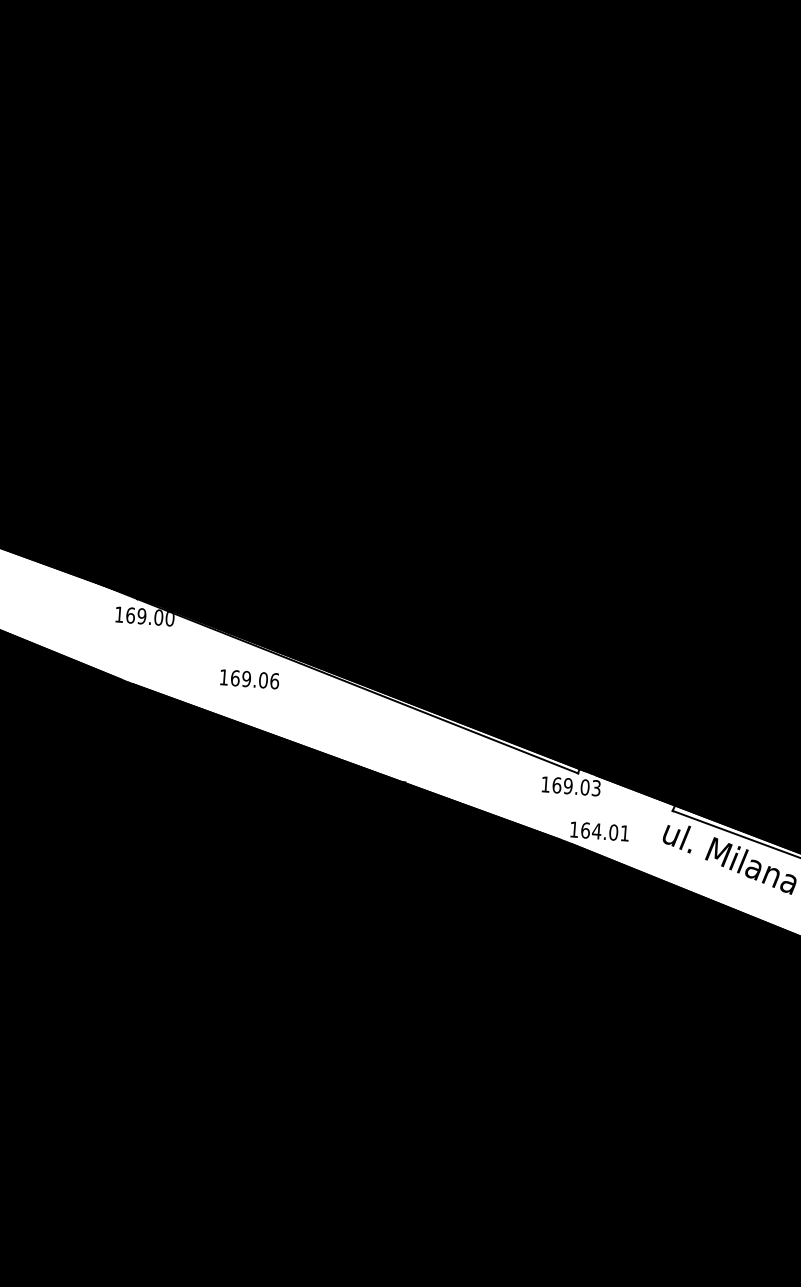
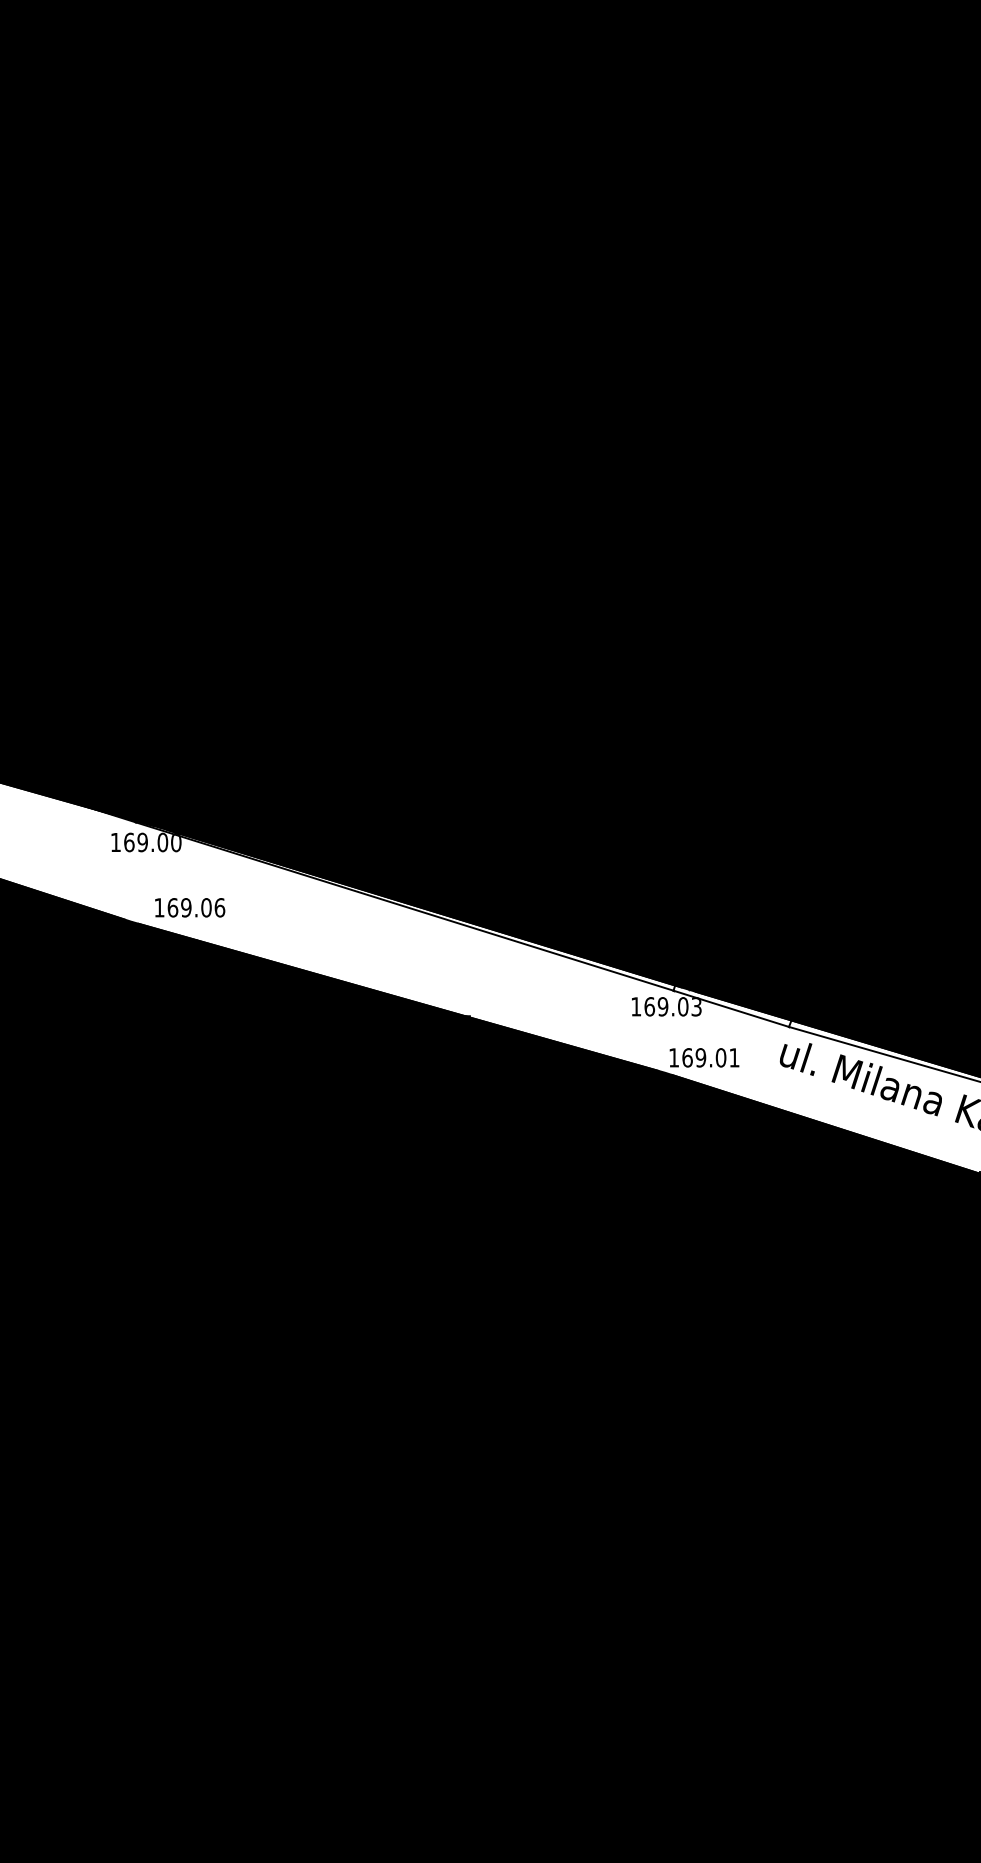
text: (250, 679) -> (190, 907), moved
line: (625, 791) -> (731, 1008), added
text: (596, 831) -> (700, 1057), 164.01 -> 169.01

